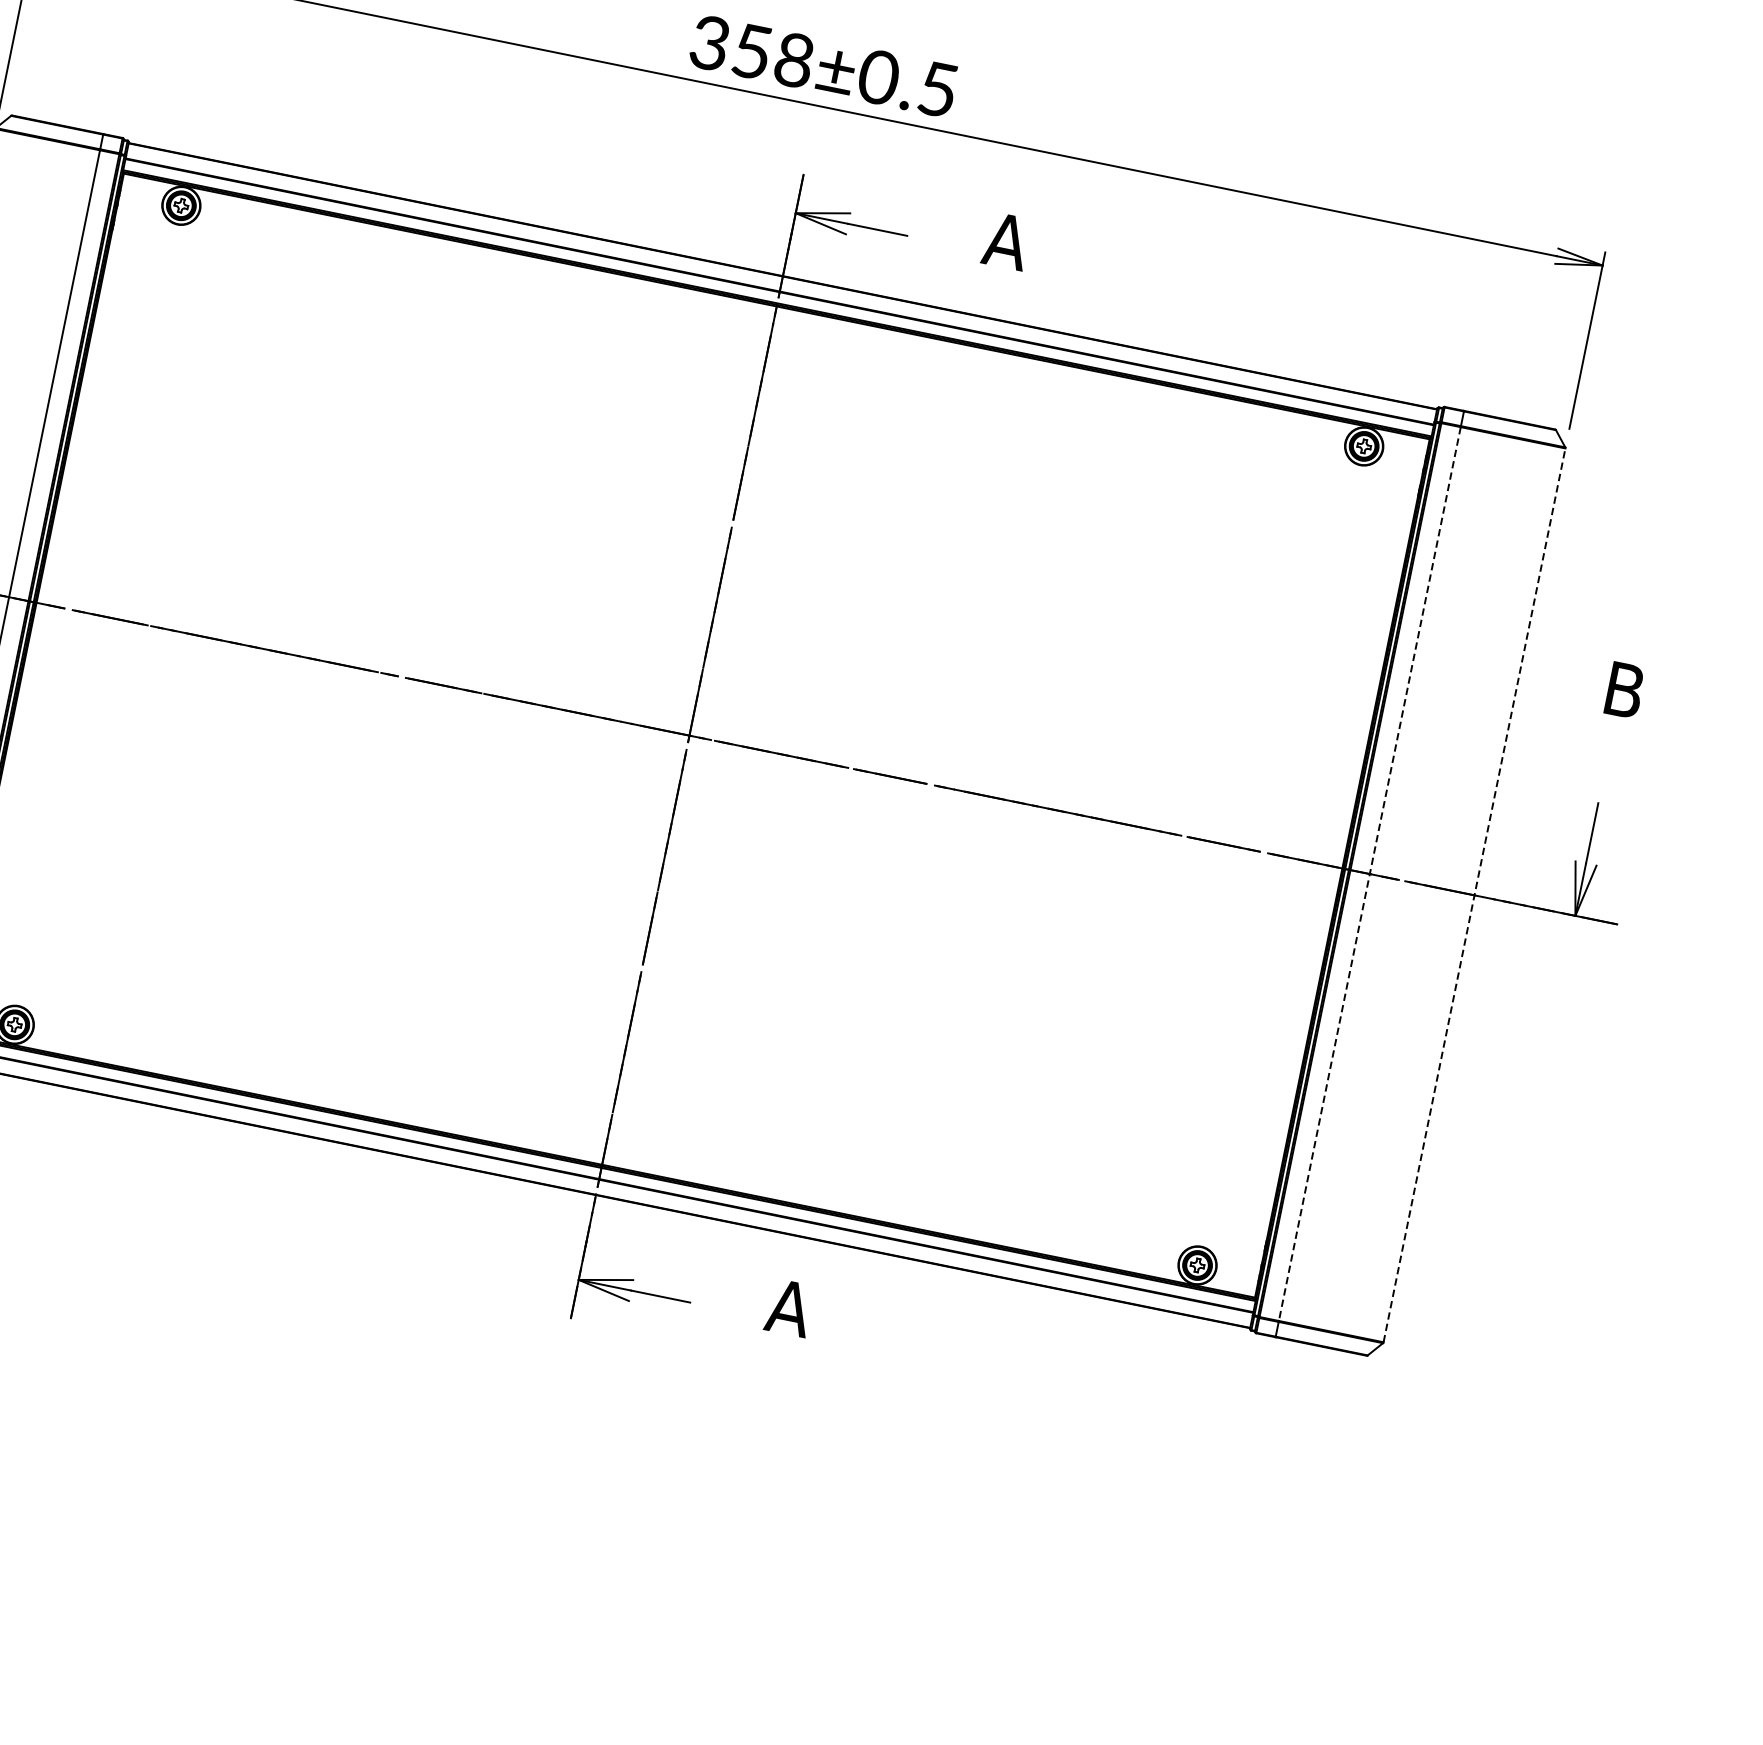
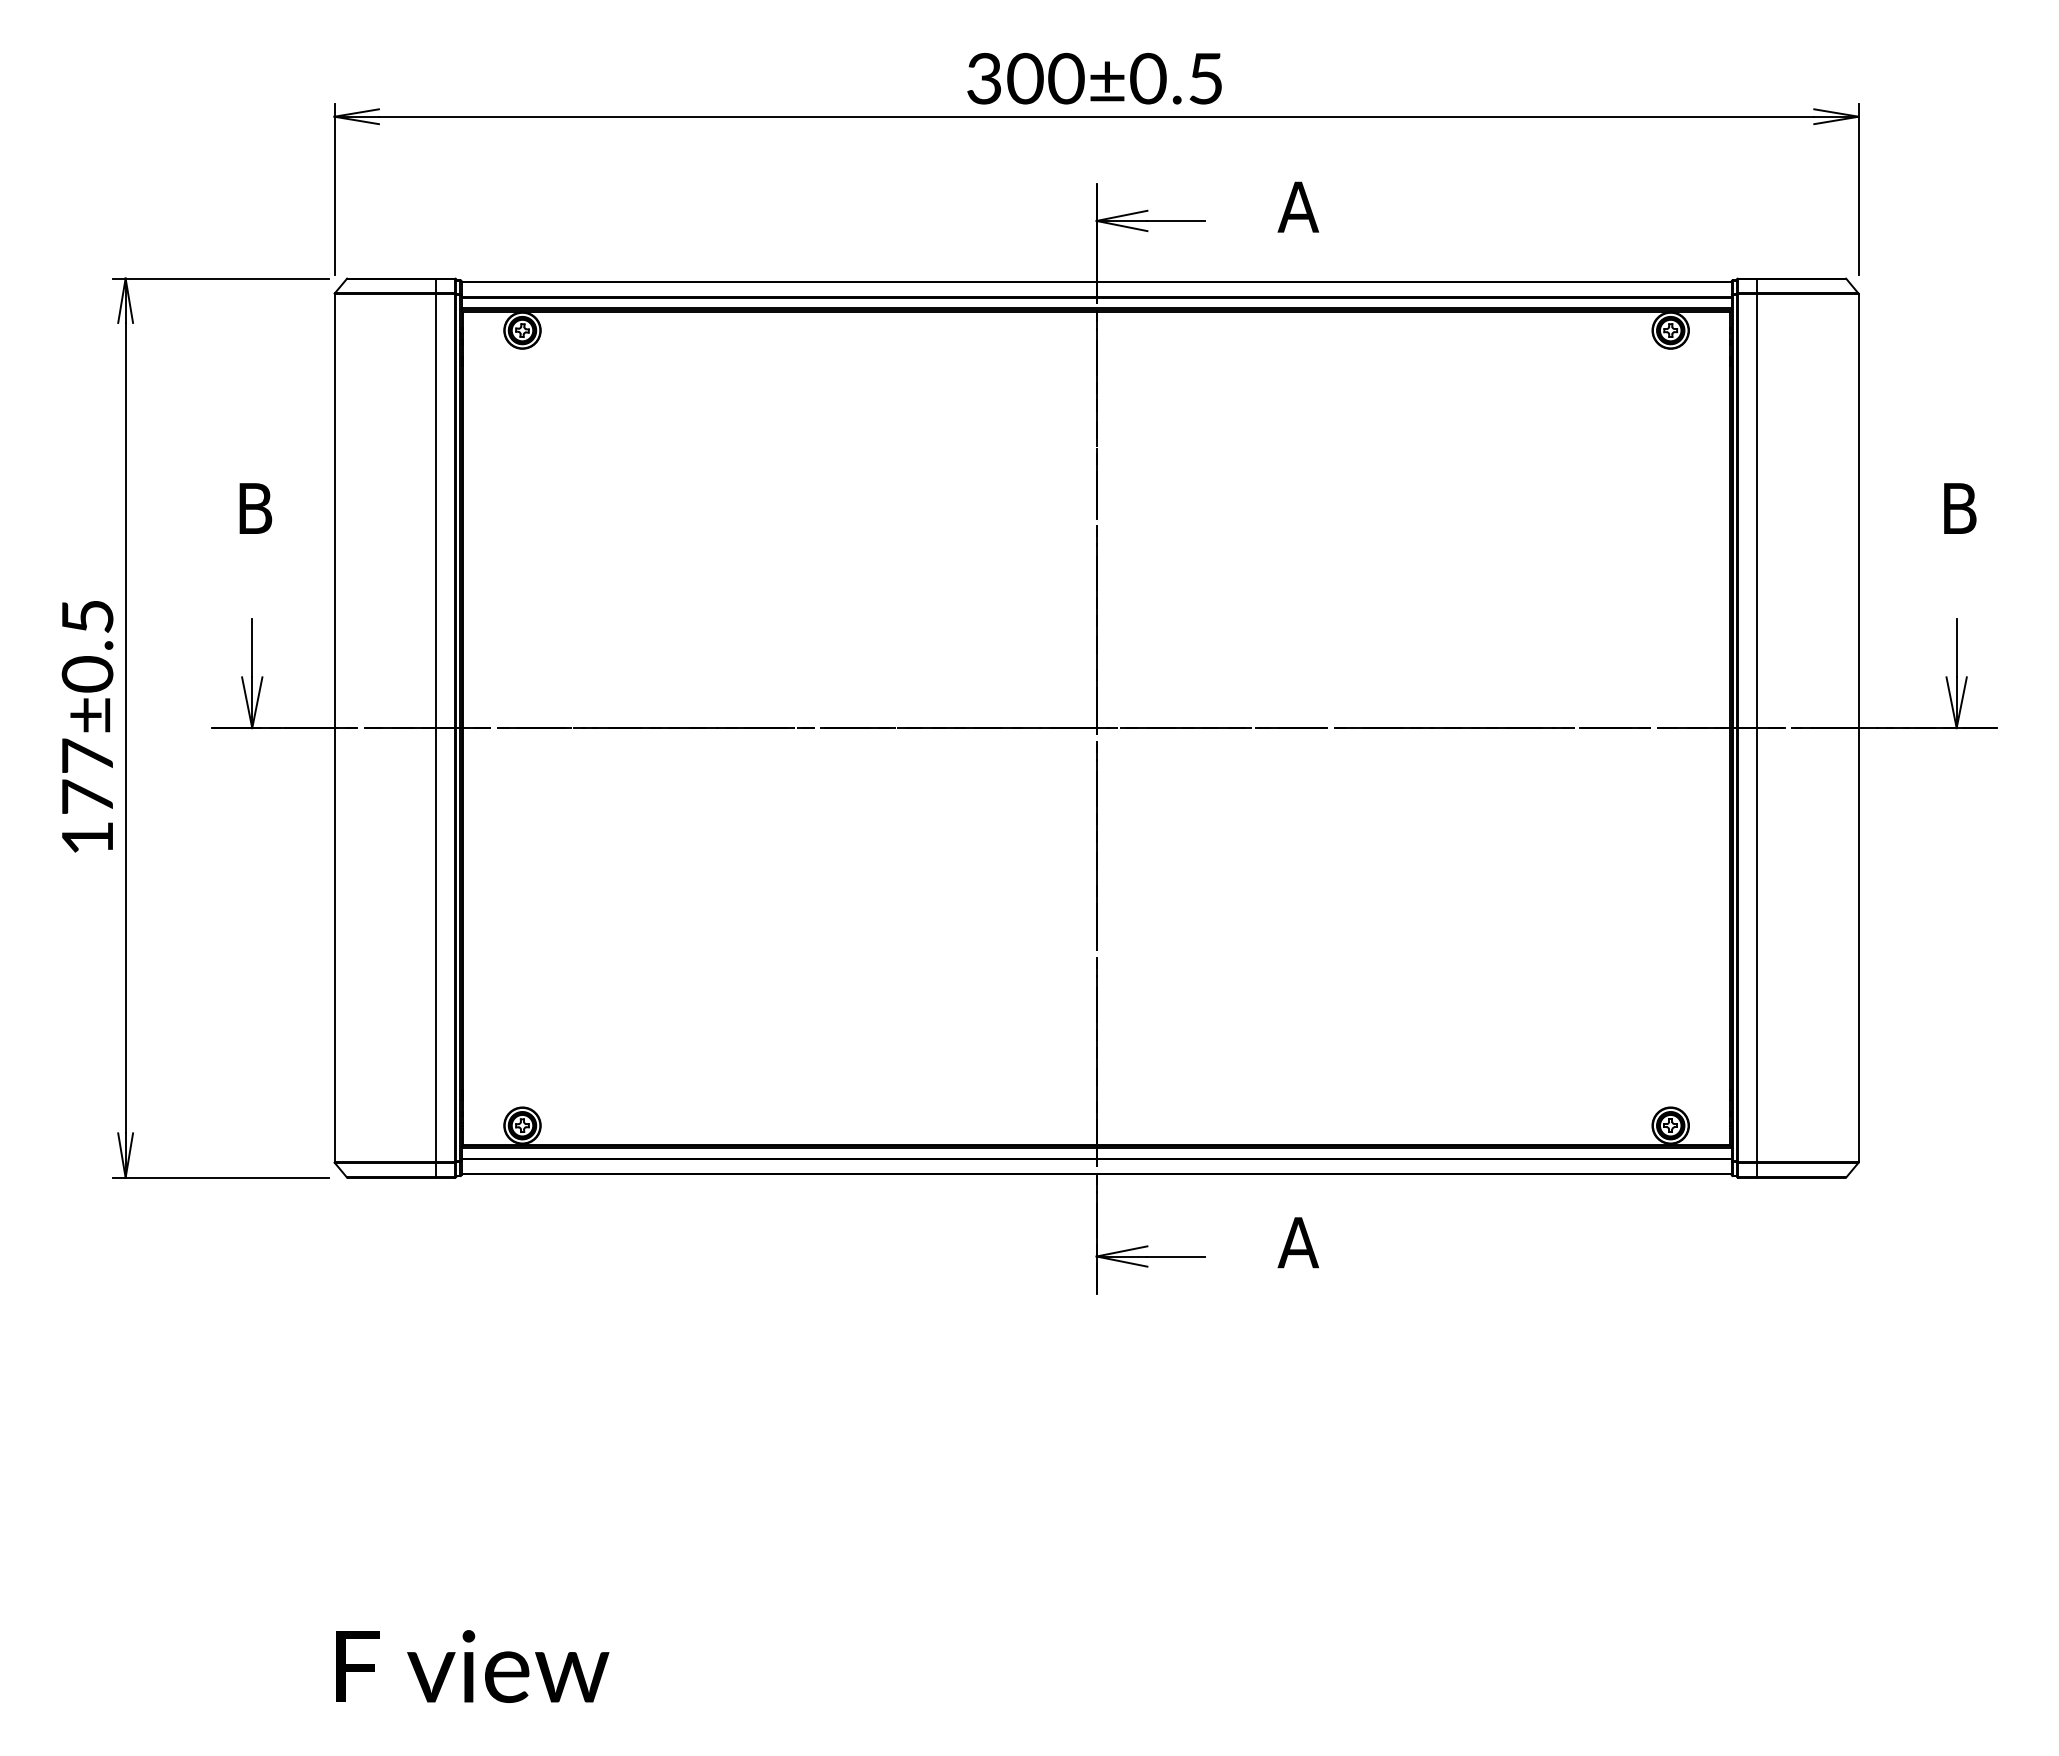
text: (772, 55) -> (1045, 78), 358±0.5 -> 300±0.5
line: (1370, 874) -> (1757, 728), dashed -> solid
line: (1474, 895) -> (1858, 728), dashed -> solid

